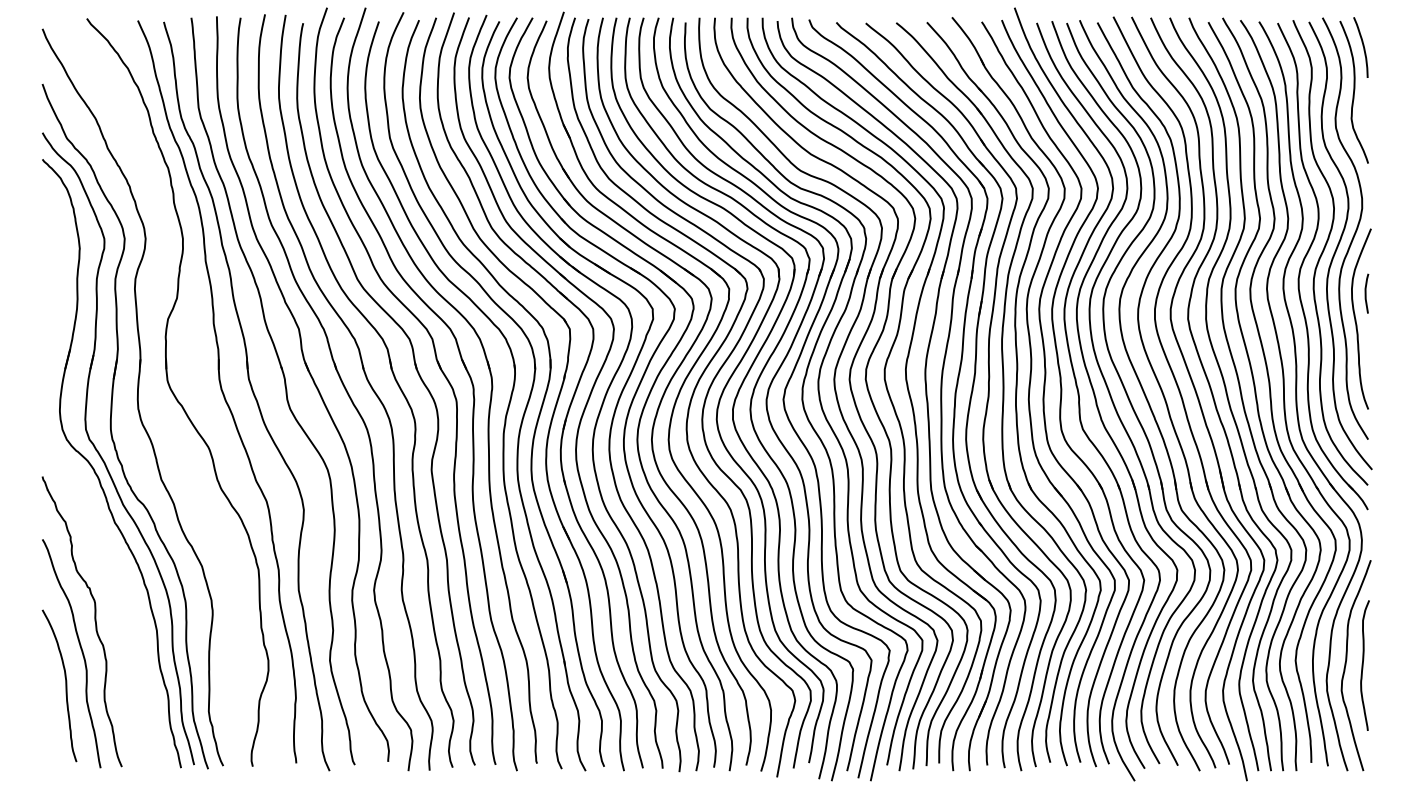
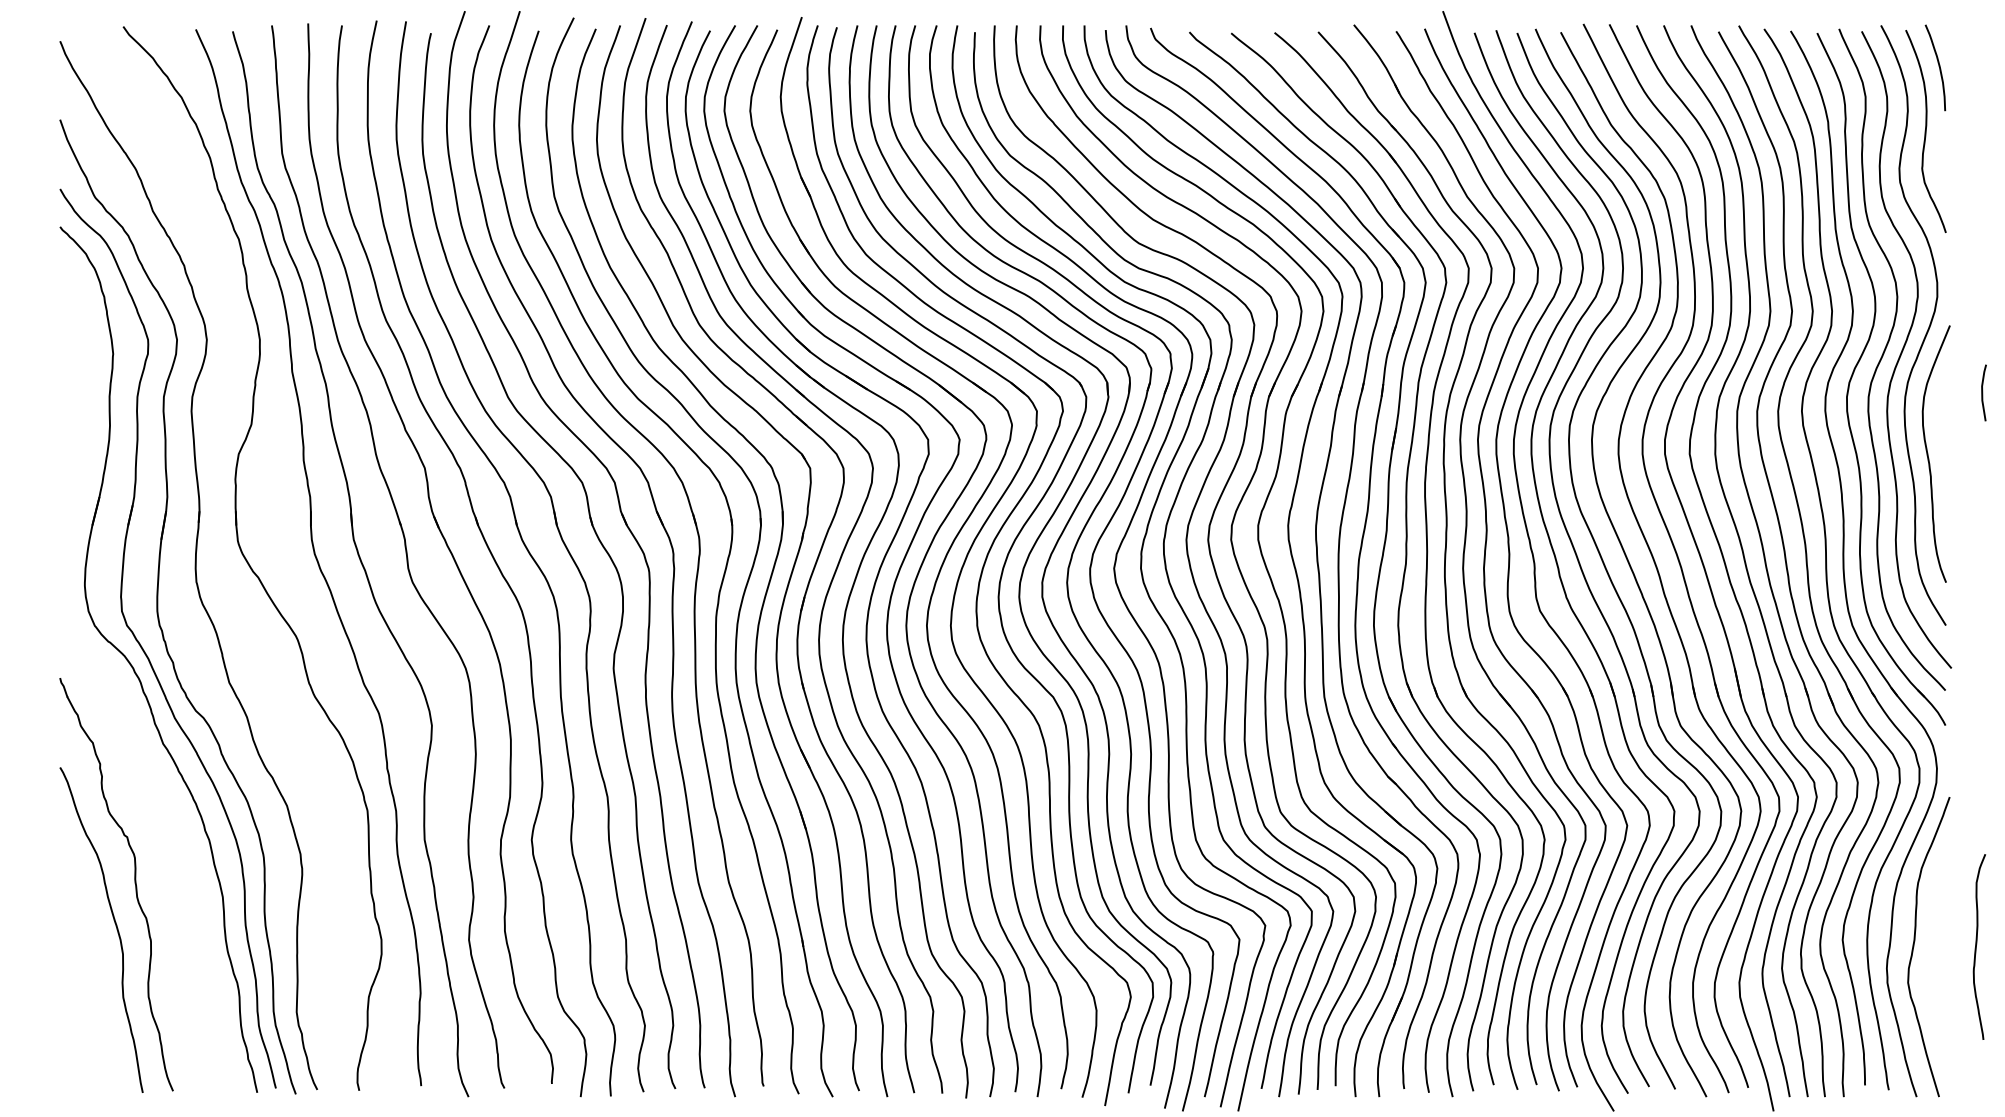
line: (1366, 293) -> (1983, 392), moved
curve: (1363, 663) -> (1977, 944), moved
curve: (65, 685) -> (93, 975), removed

